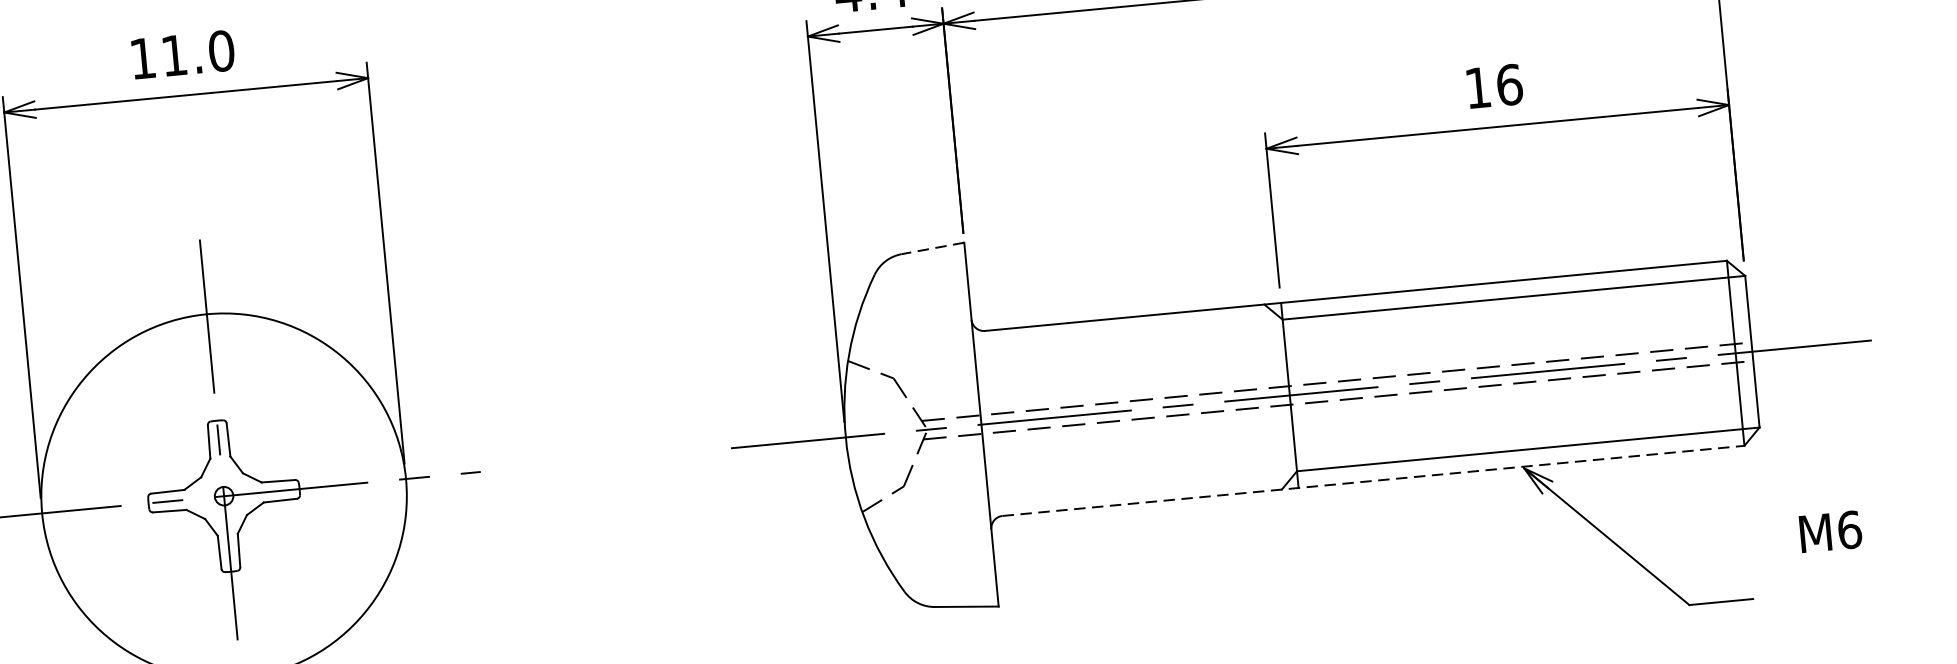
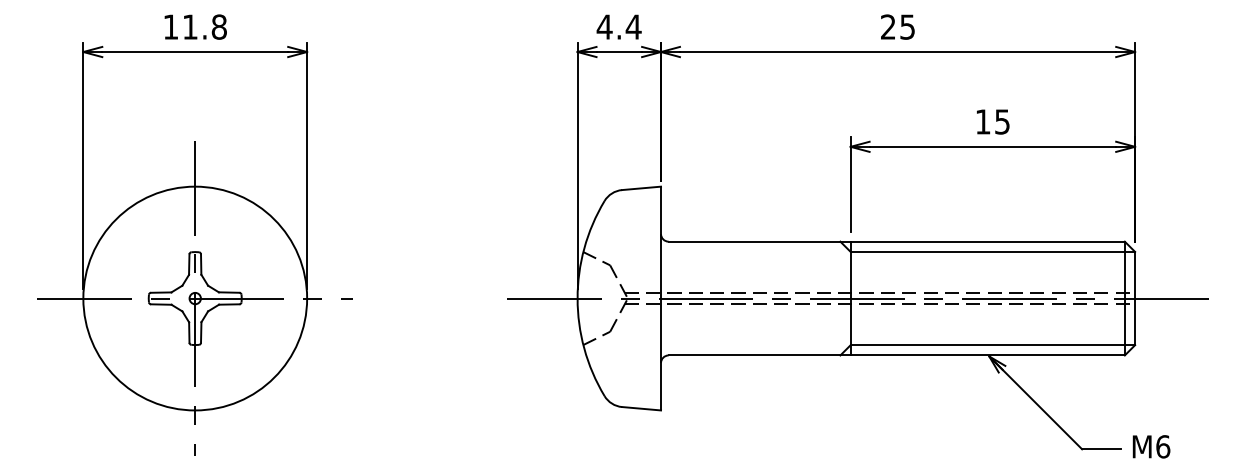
text: (220, 50) -> (218, 26), 11.0 -> 11.8
text: (1509, 84) -> (1002, 121), 16 -> 15
line: (932, 248) -> (641, 188), dashed -> solid
line: (1374, 480) -> (897, 355), dashed -> solid
text: (1830, 531) -> (1151, 446), moved

